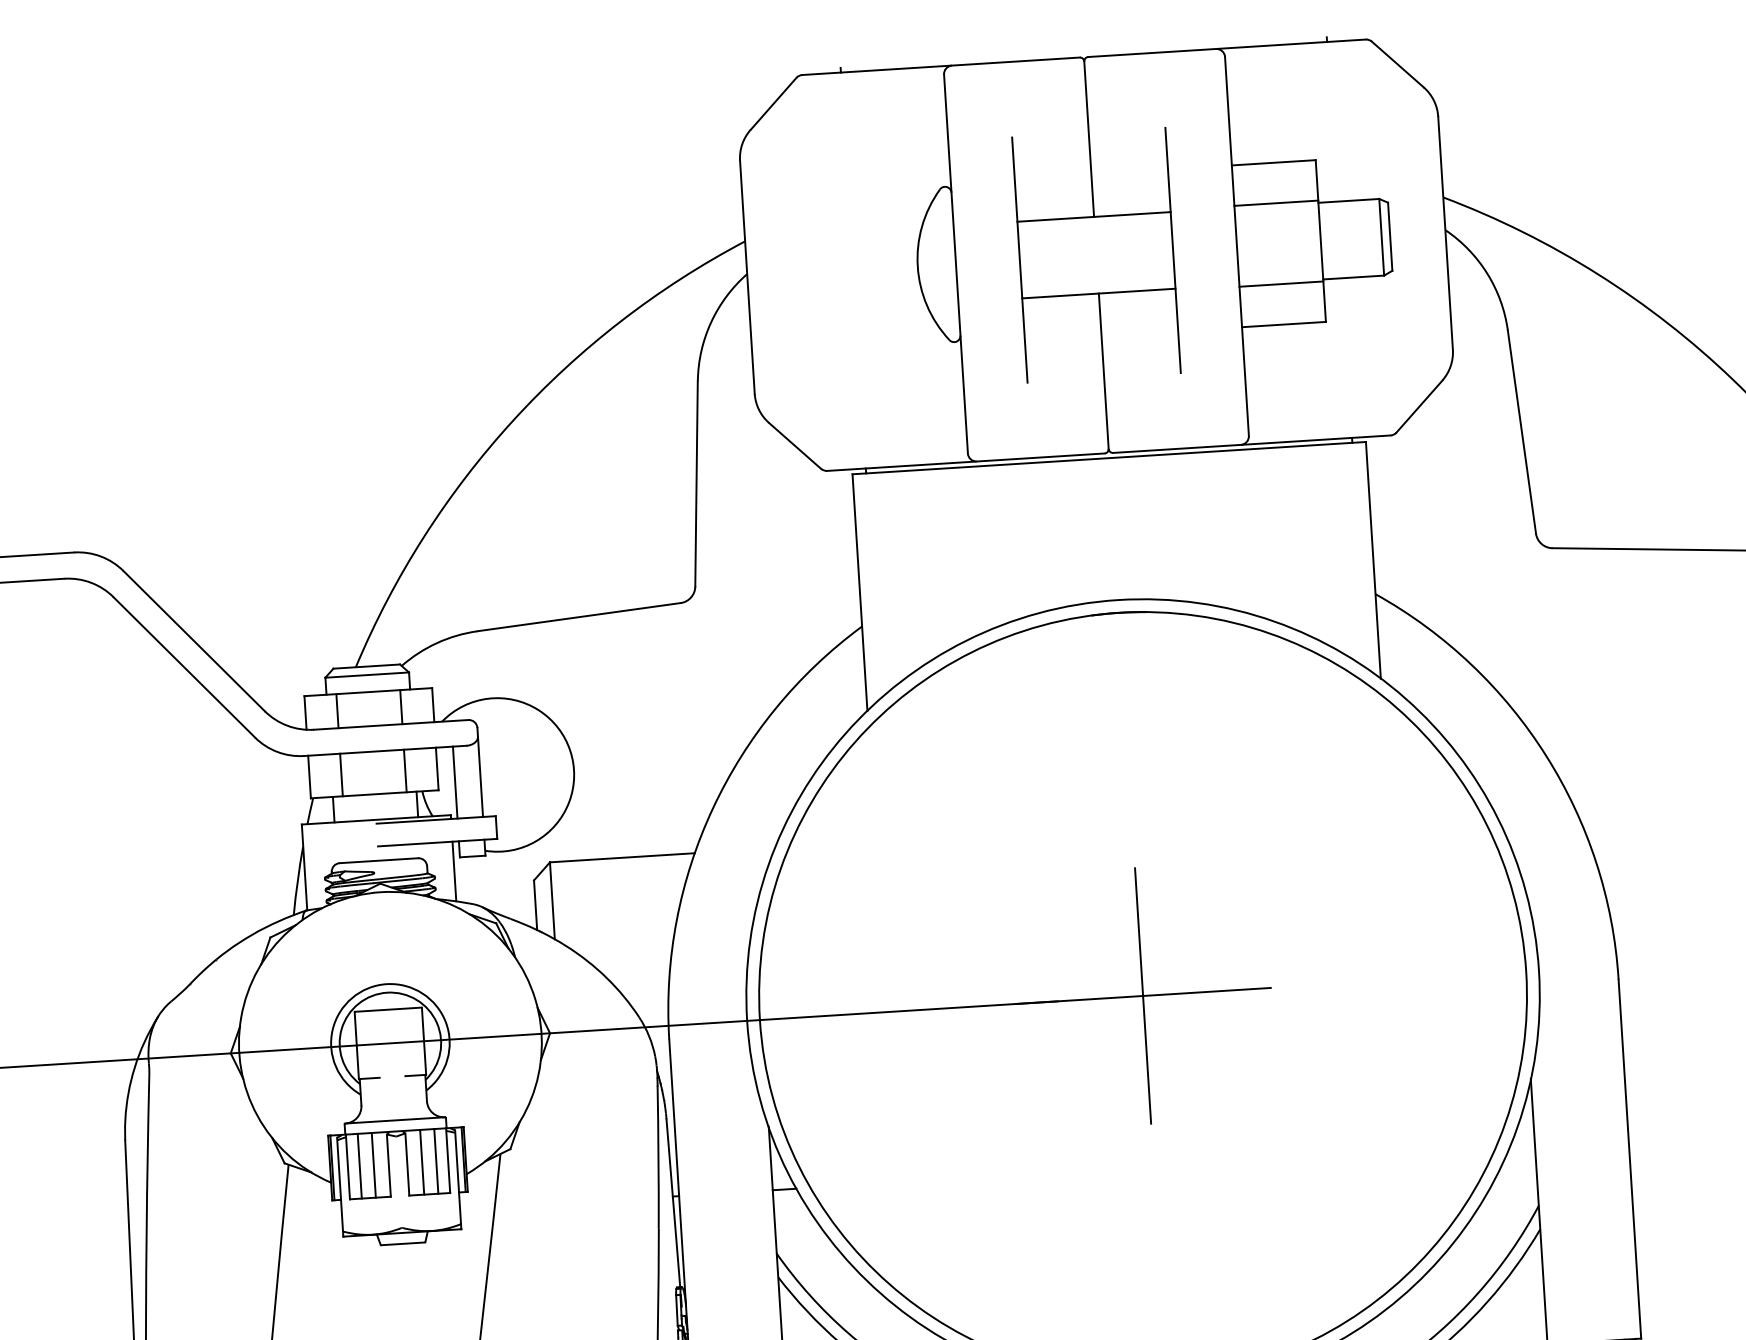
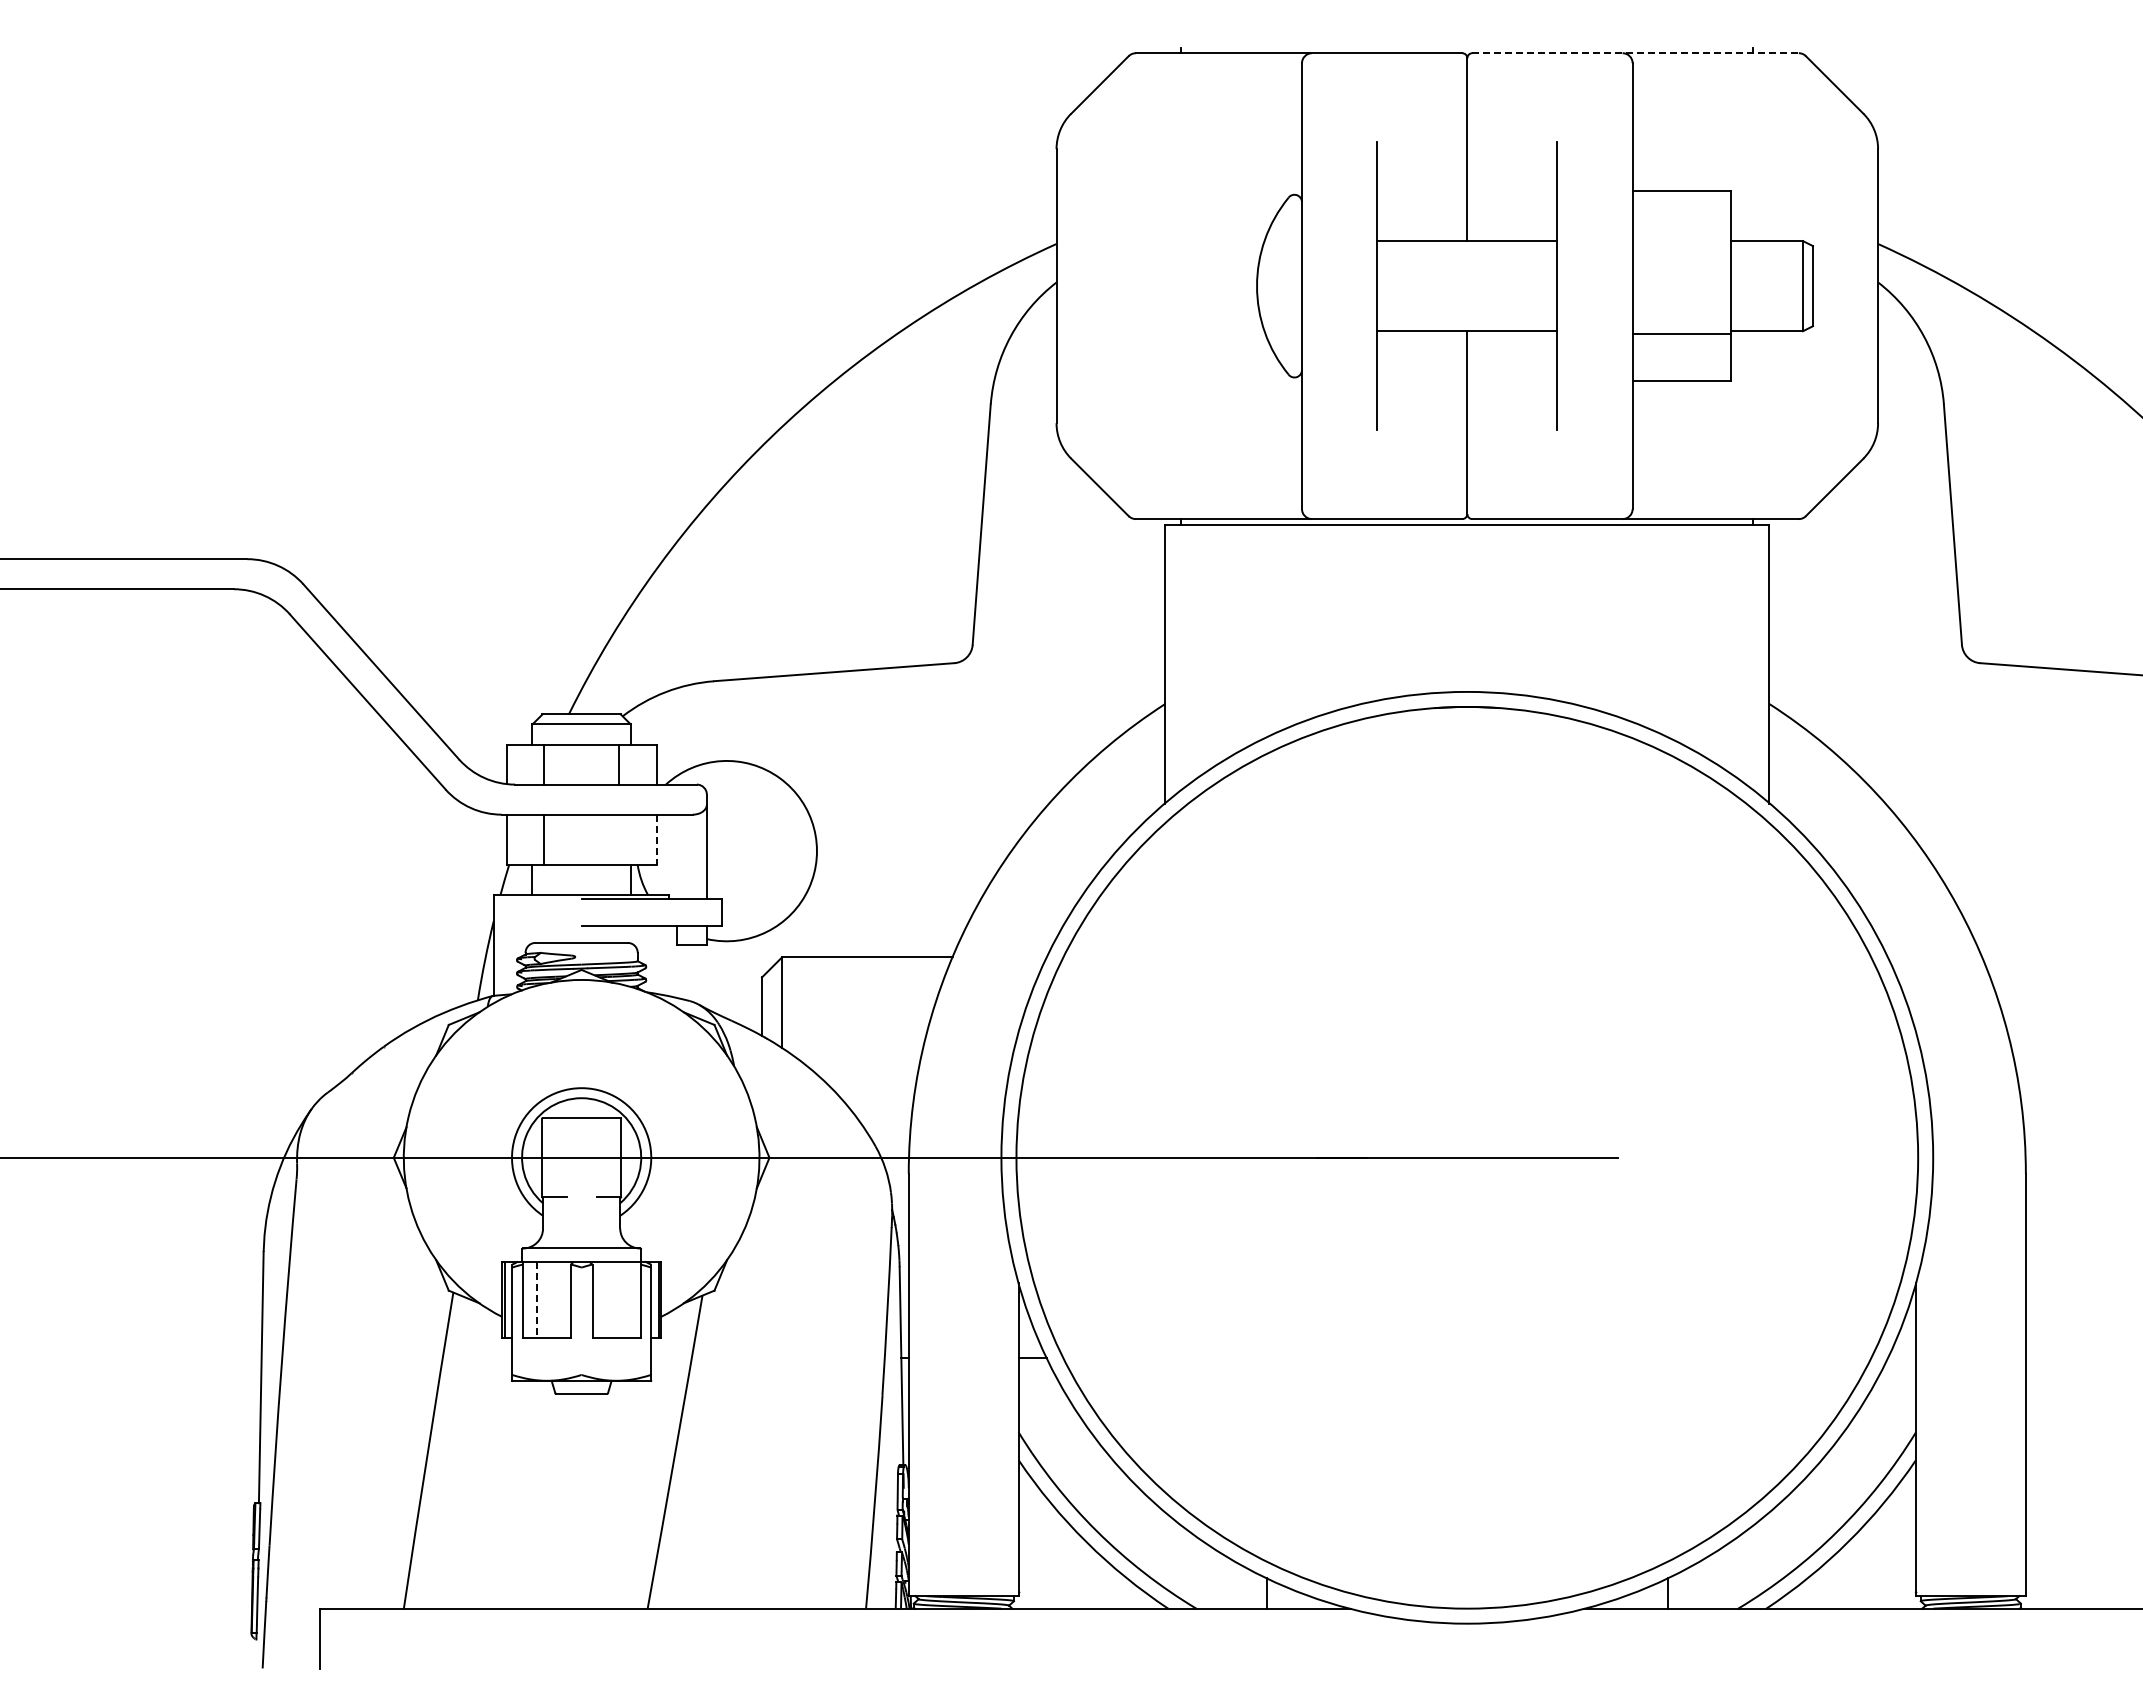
line: (1227, 48) -> (1636, 53), solid -> dashed
line: (1275, 203) -> (1681, 238), removed
line: (437, 769) -> (656, 840), solid -> dashed
line: (405, 770) -> (619, 839), removed
line: (454, 782) -> (676, 856), removed
line: (454, 871) -> (669, 961), removed
line: (1143, 995) -> (1467, 1157), removed
line: (436, 1161) -> (626, 1299), removed
line: (422, 1162) -> (610, 1299), removed
line: (374, 1165) -> (553, 1299), removed
line: (359, 1167) -> (536, 1300), solid -> dashed

